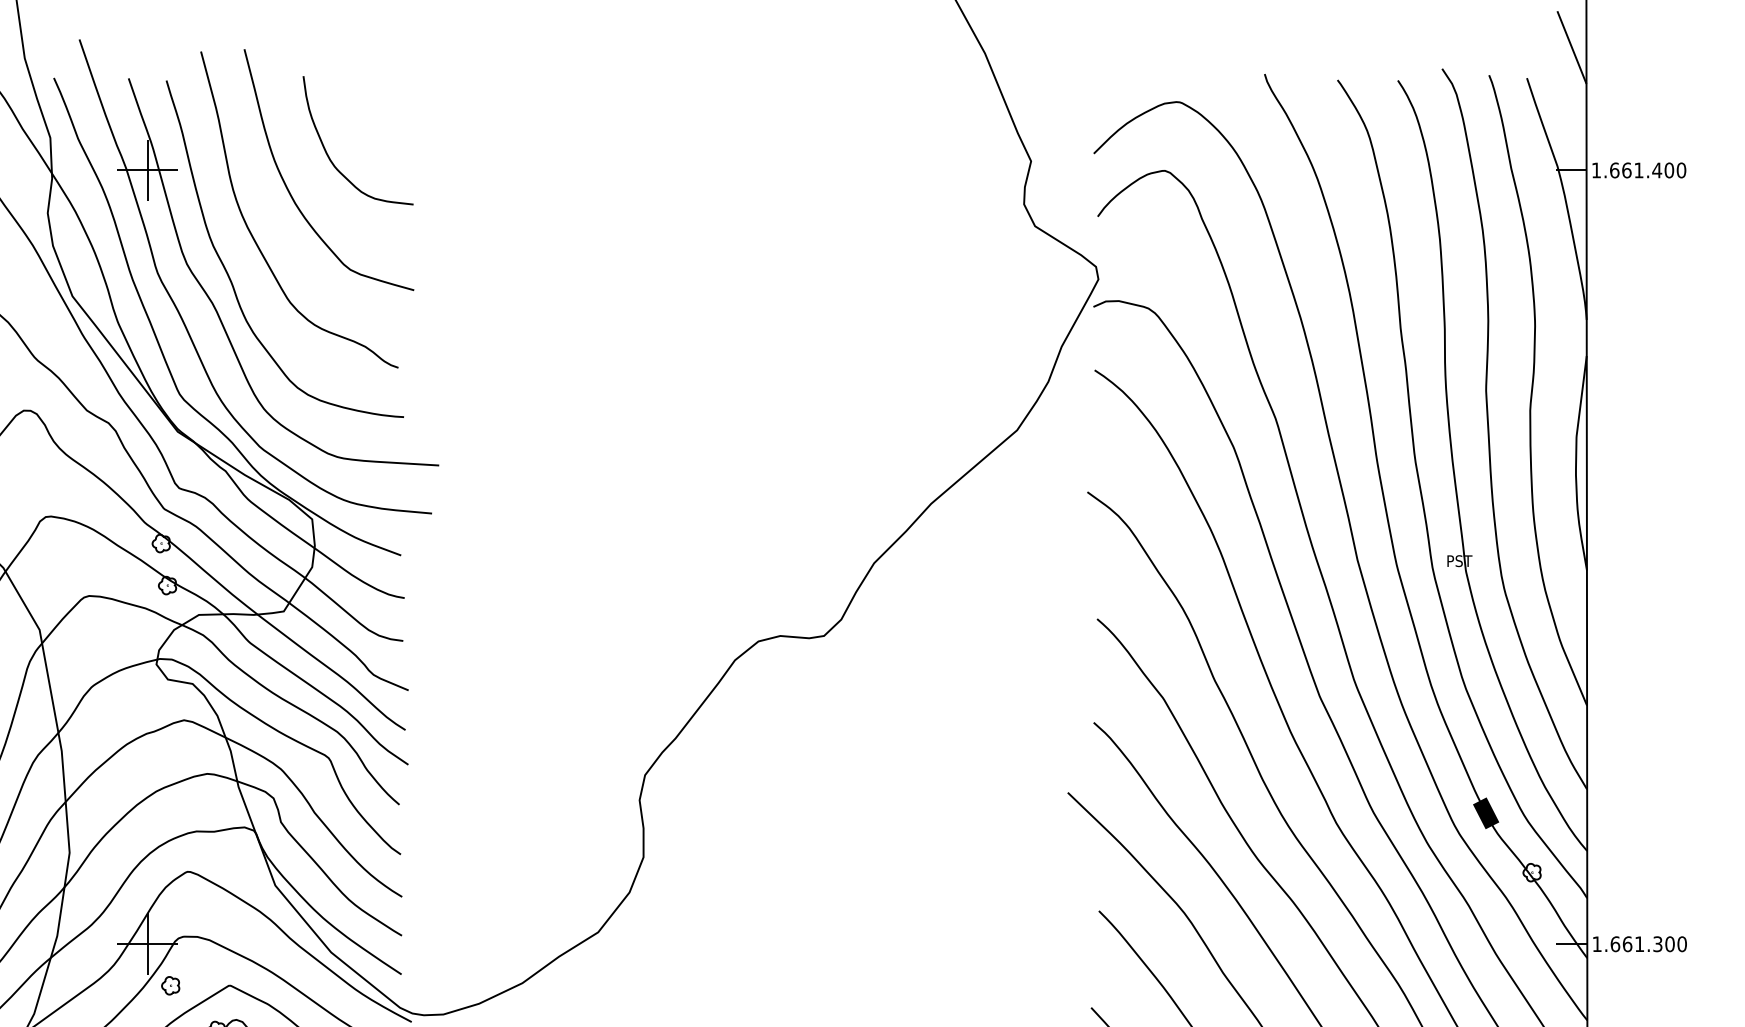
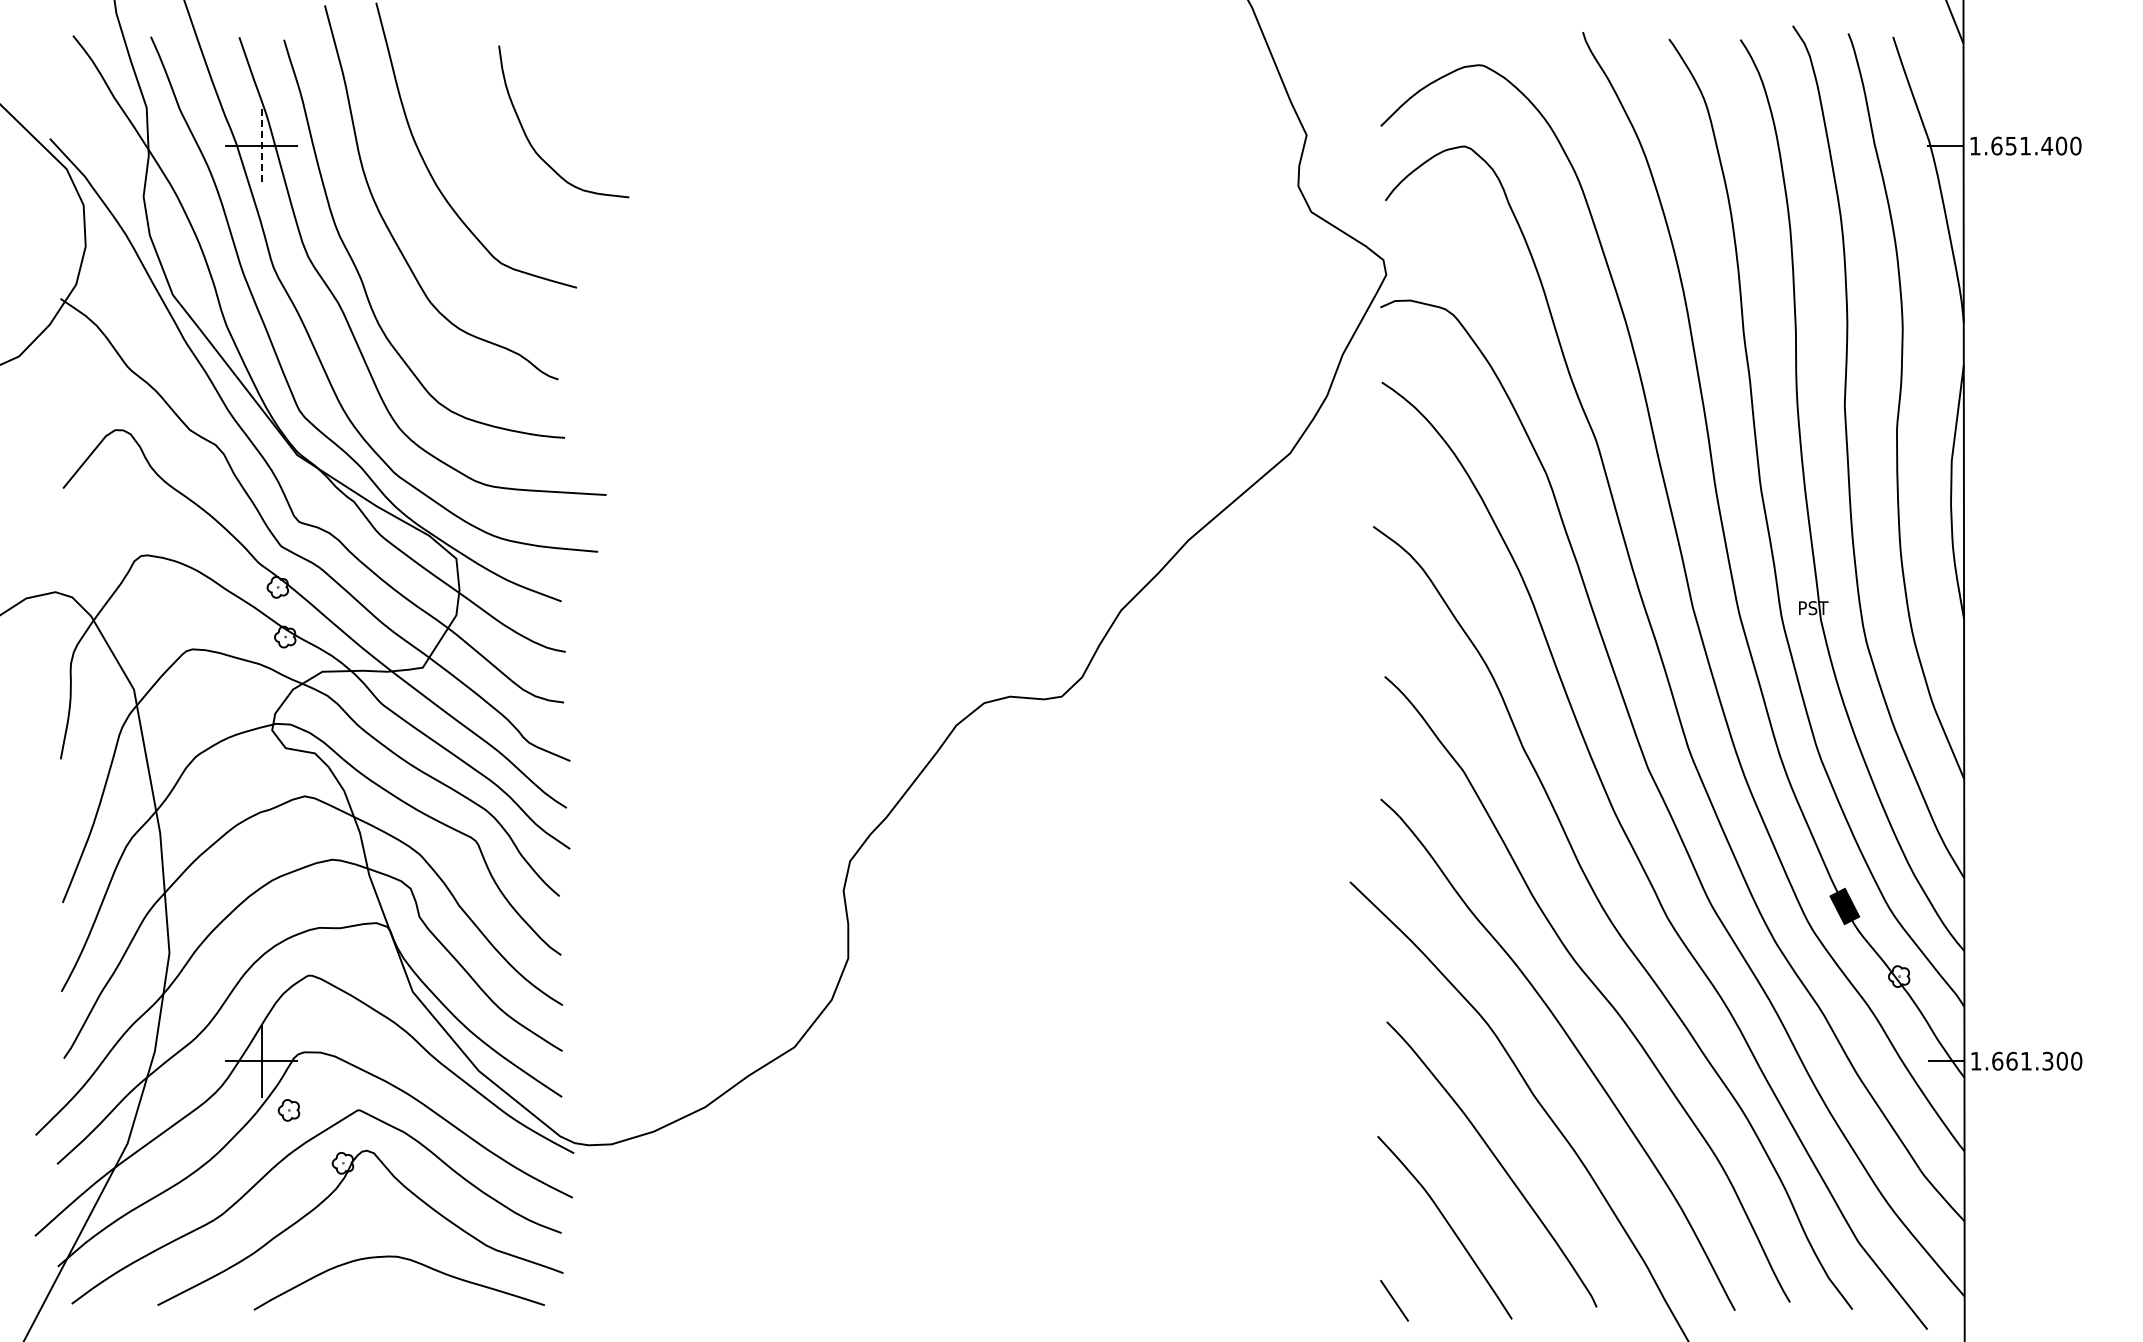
curve: (330, 158) -> (531, 143), moved
text: (1626, 169) -> (2010, 145), 1.661.400 -> 1.651.400
line: (147, 170) -> (261, 146), solid -> dashed

